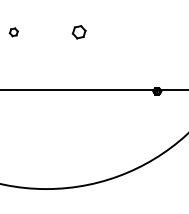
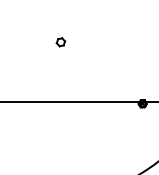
part: (78, 32) -> (60, 42), size x0.62

